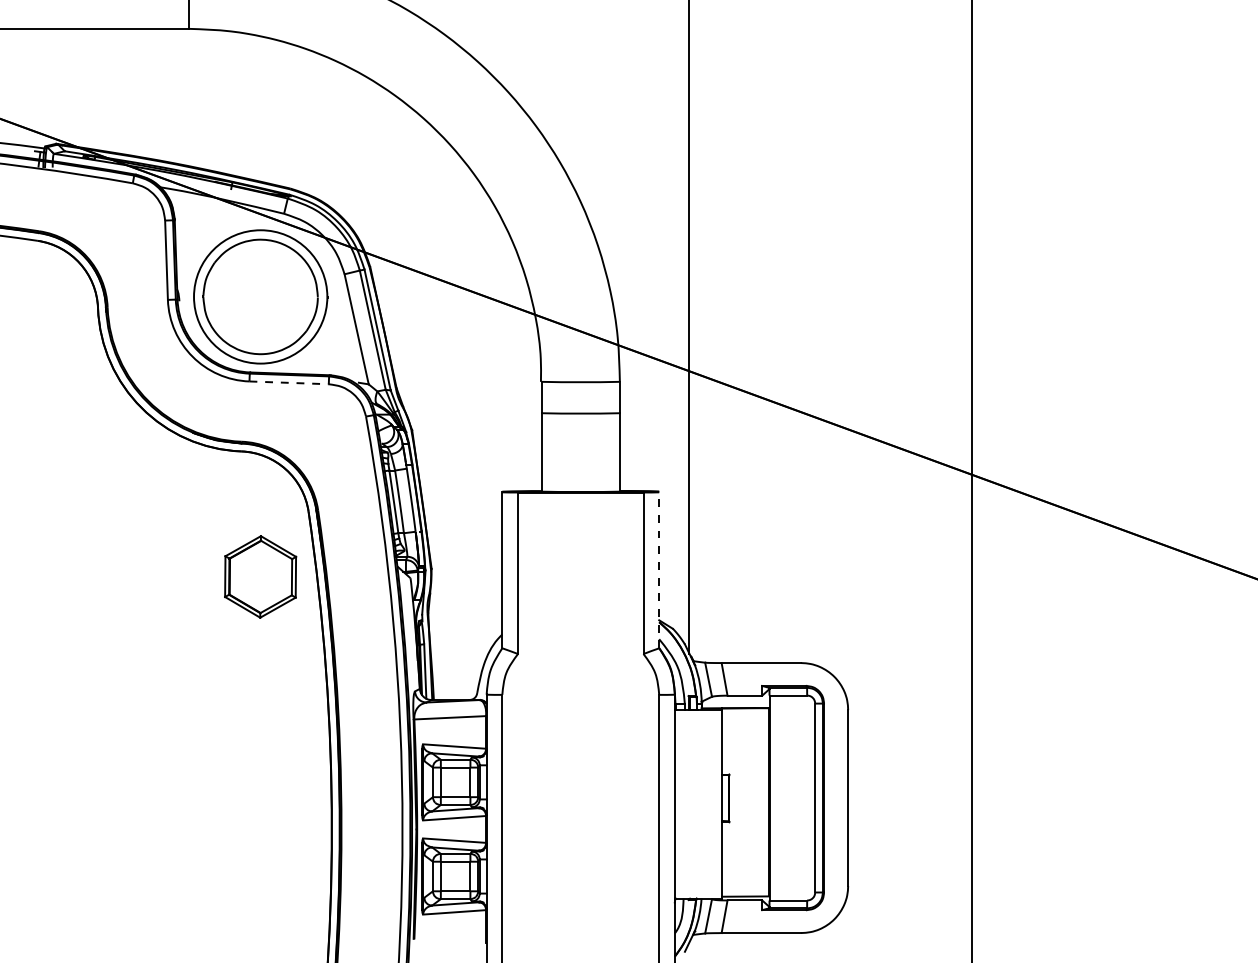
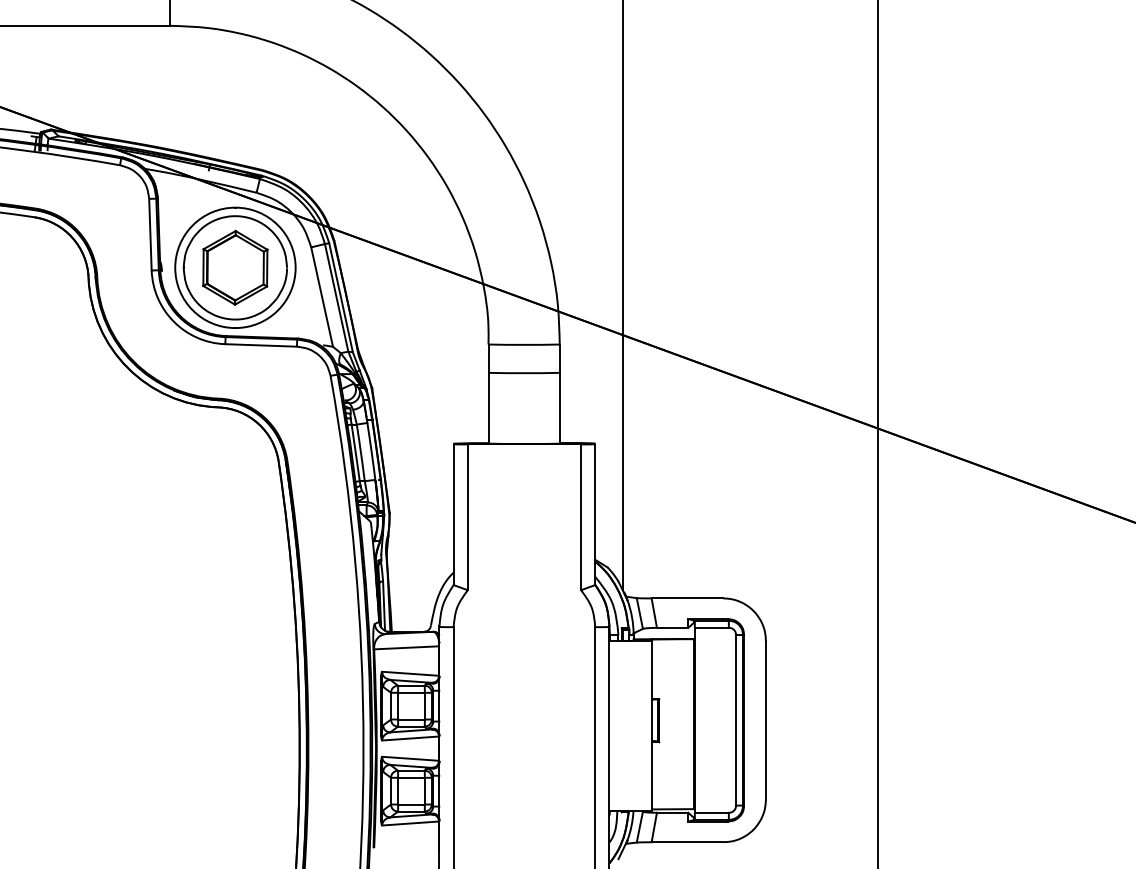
line: (289, 382) -> (261, 345), dashed -> solid
line: (659, 570) -> (595, 514), dashed -> solid
part: (260, 576) -> (235, 267), moved

